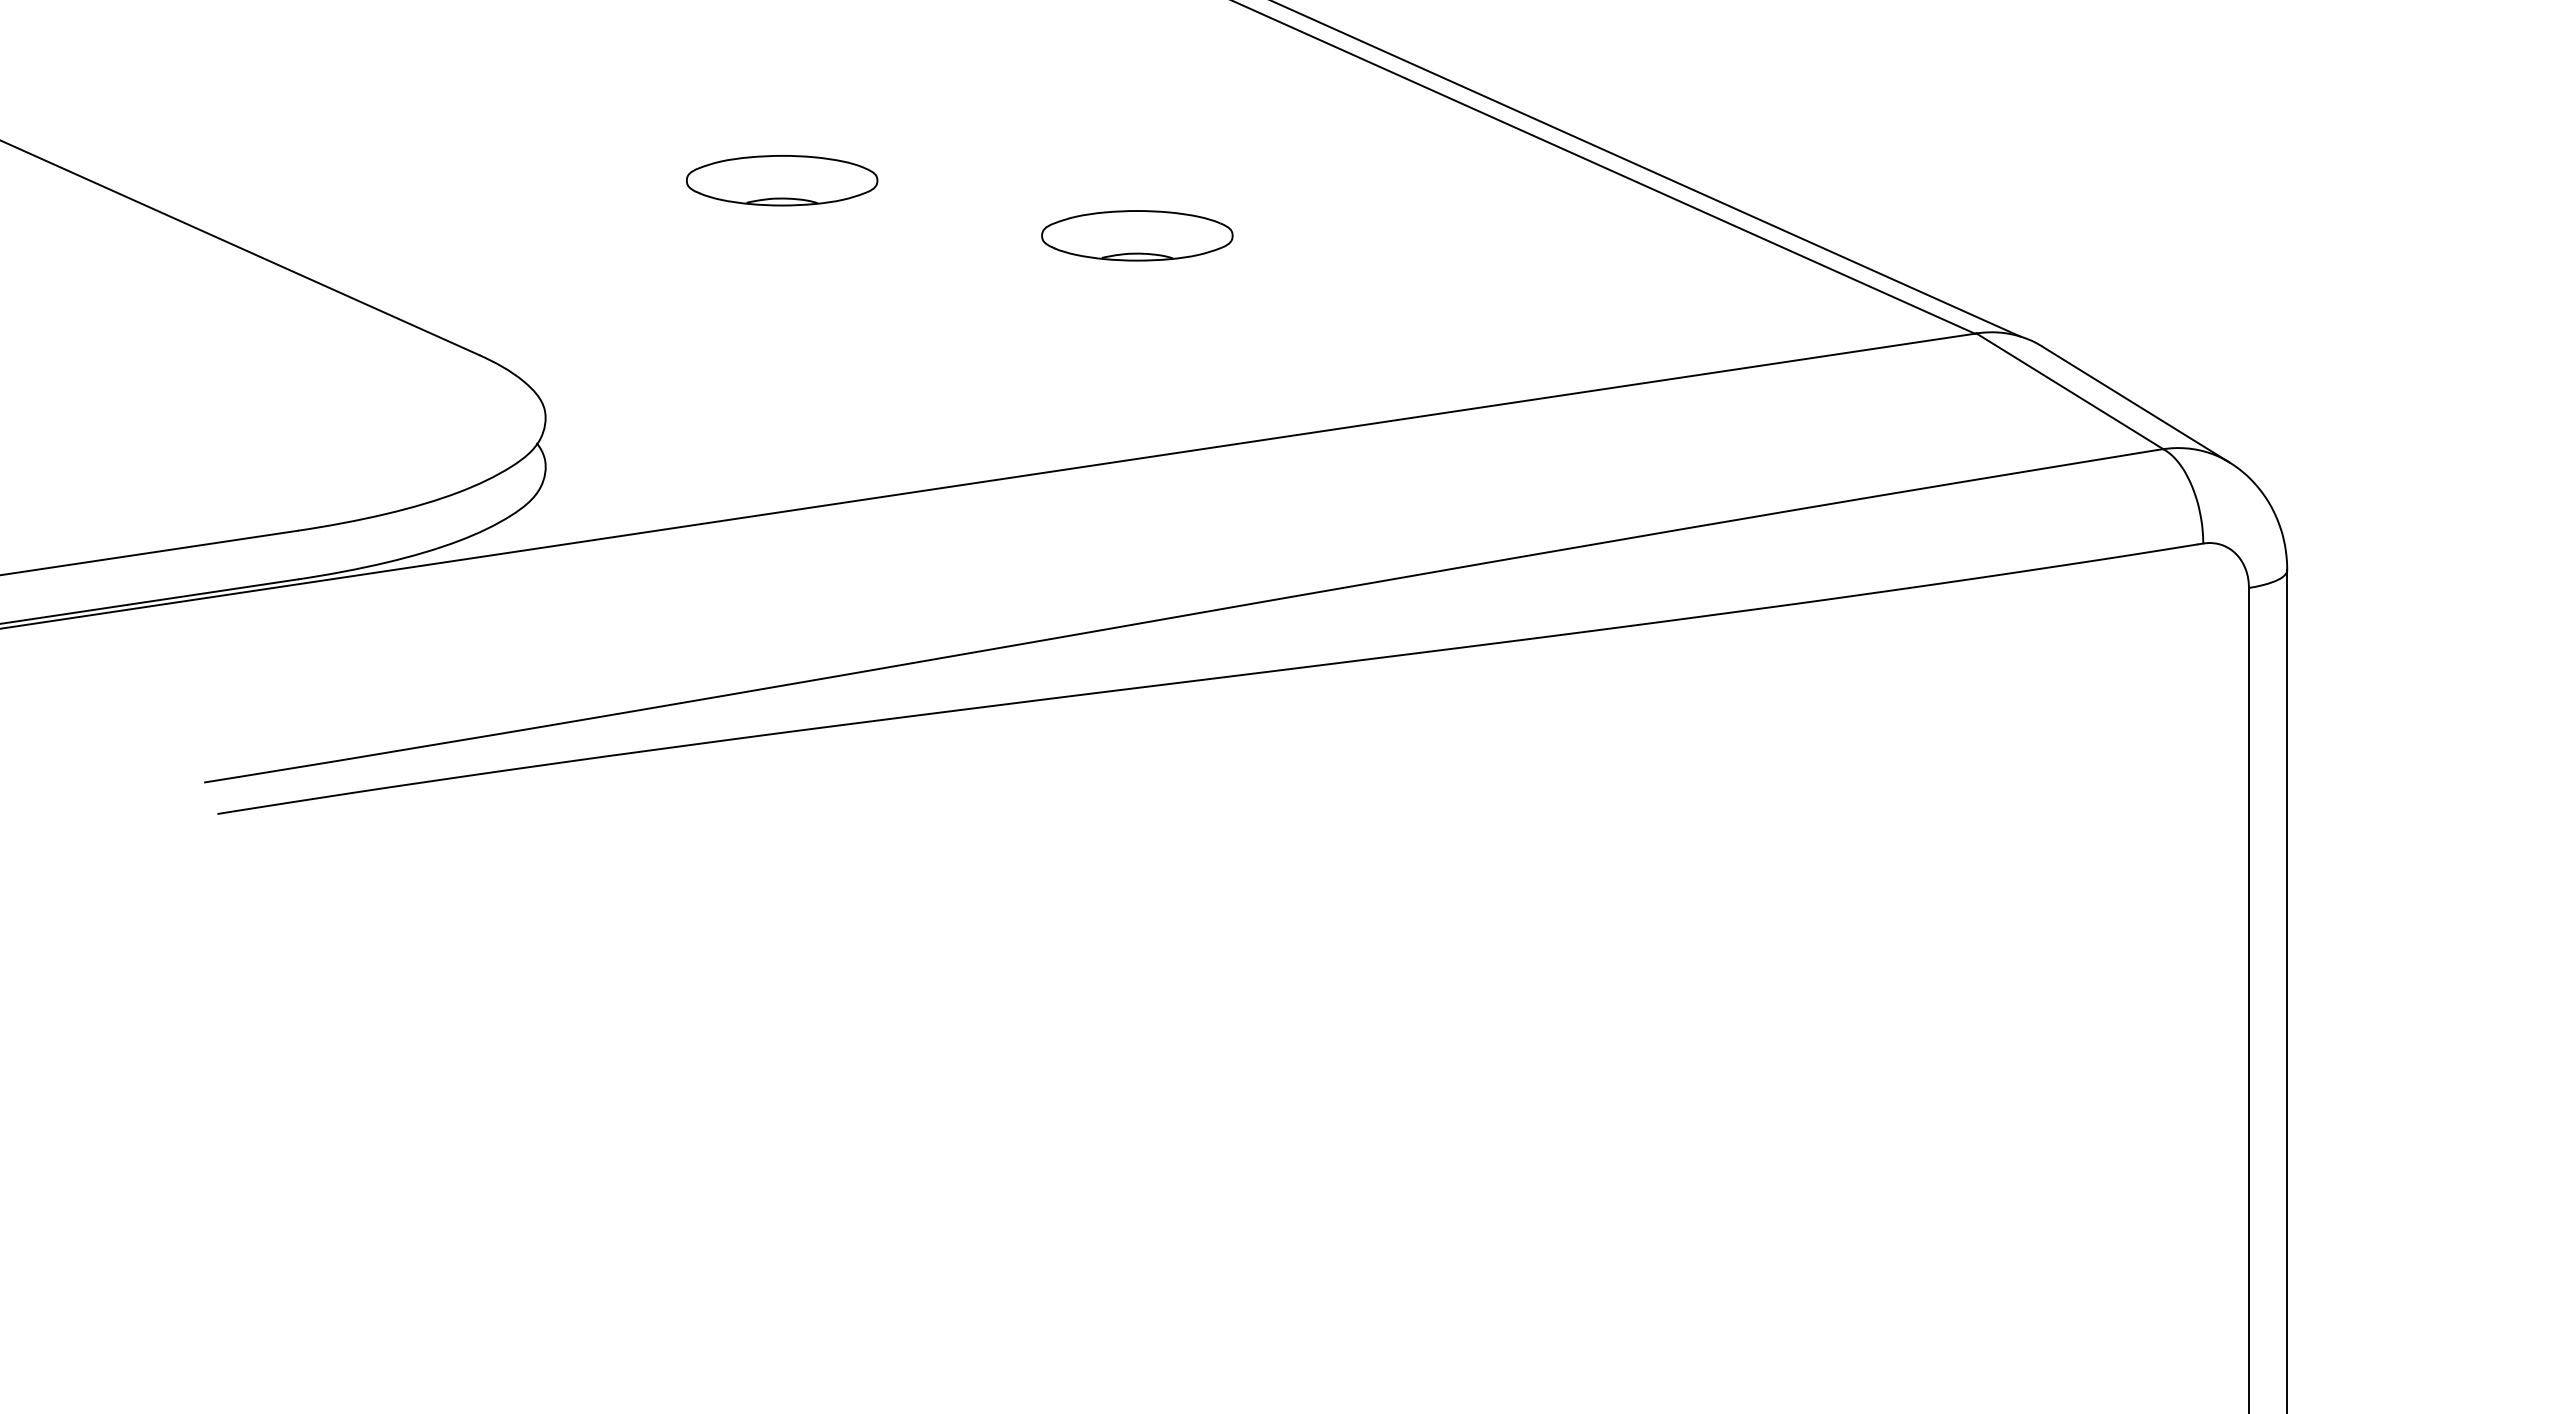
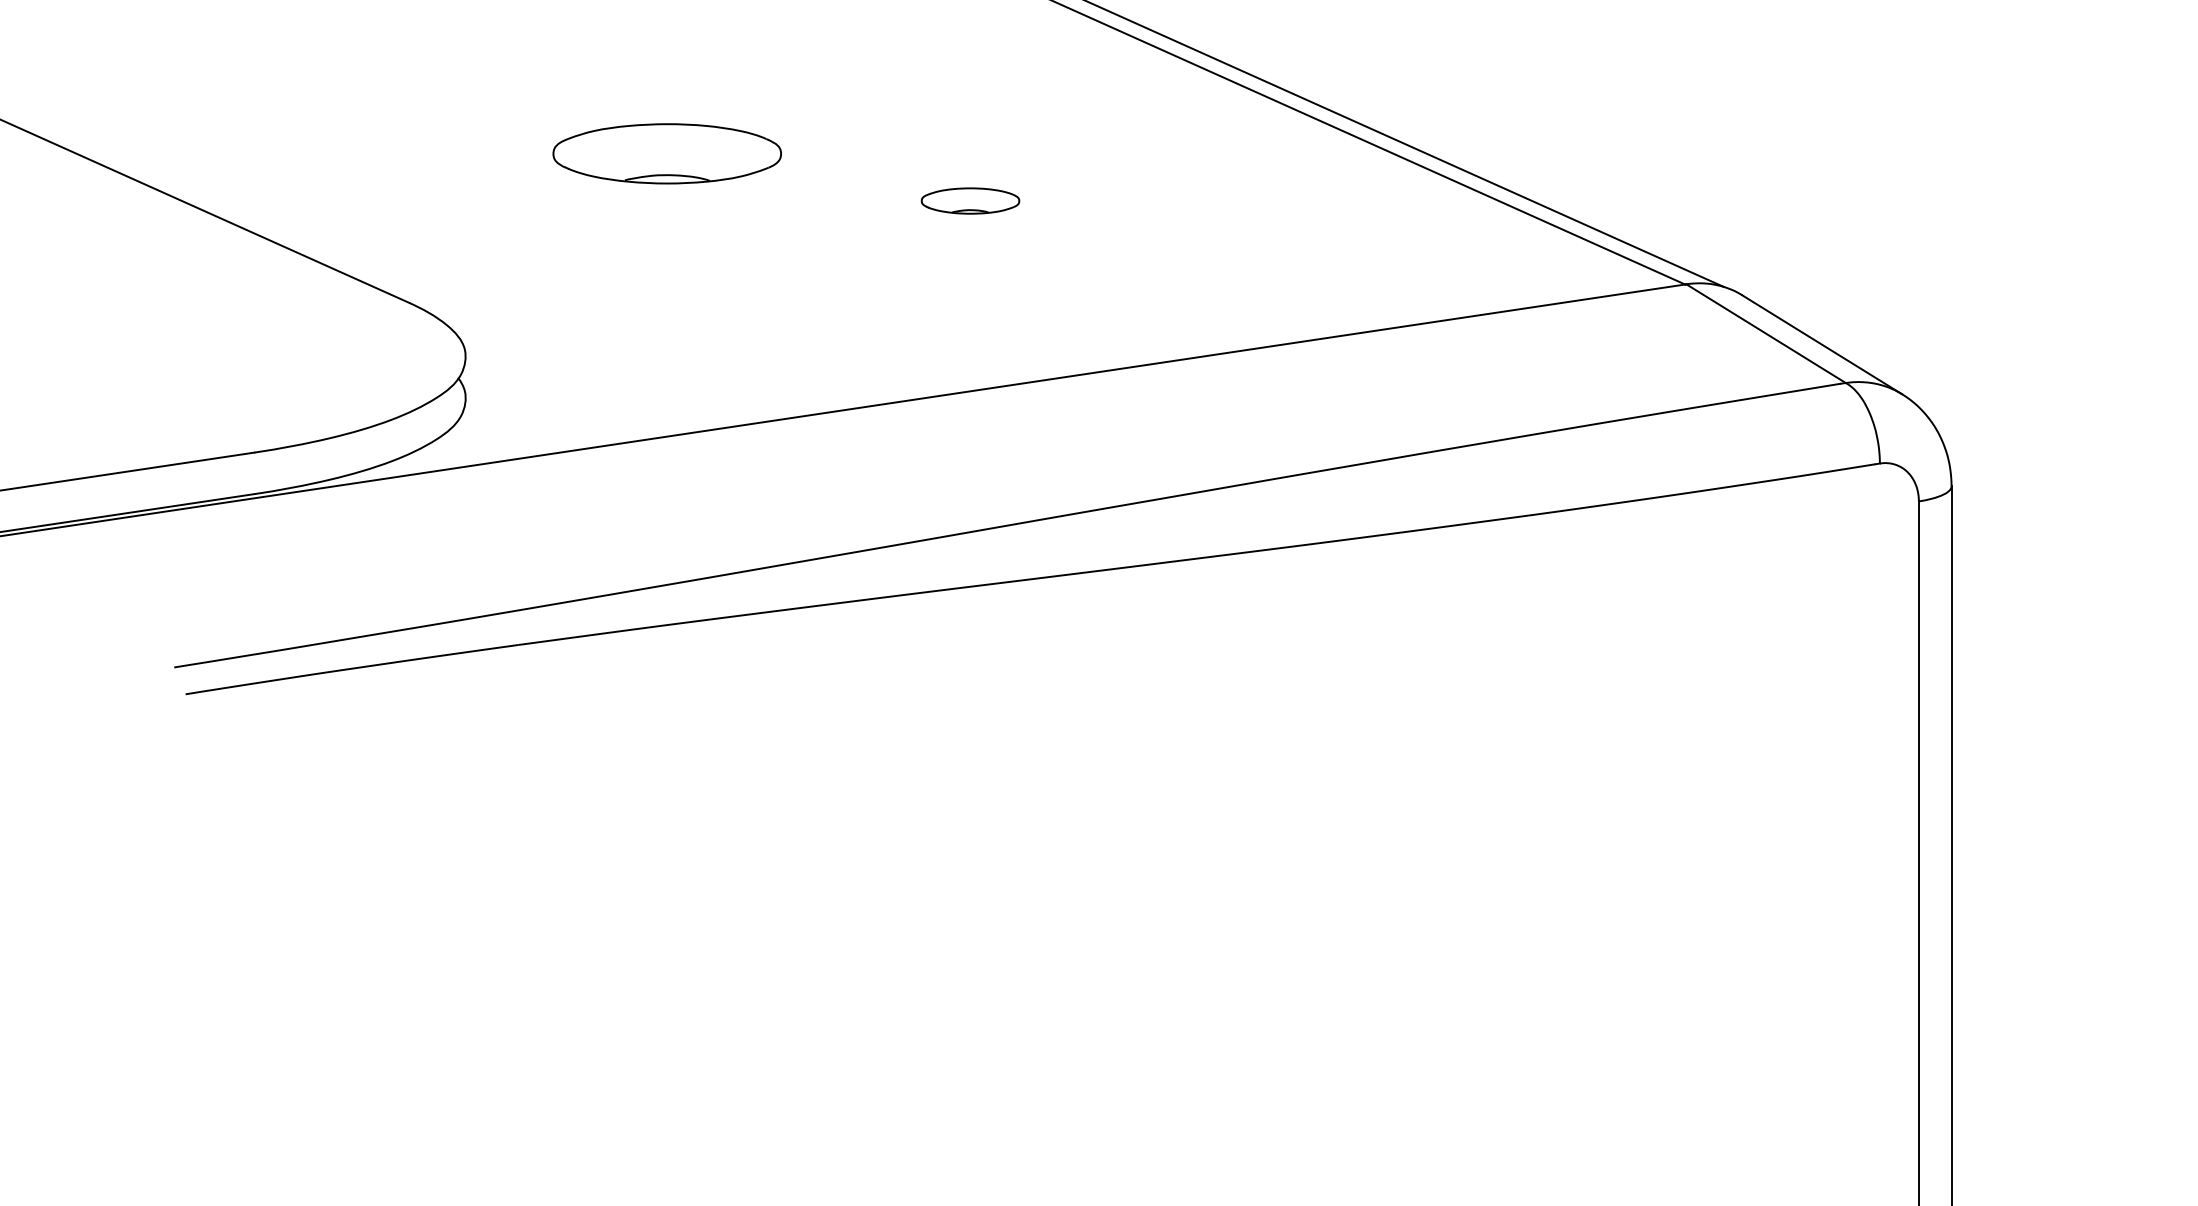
part: (782, 180) -> (667, 153), size x1.4
part: (1137, 235) -> (970, 200), size x0.6

